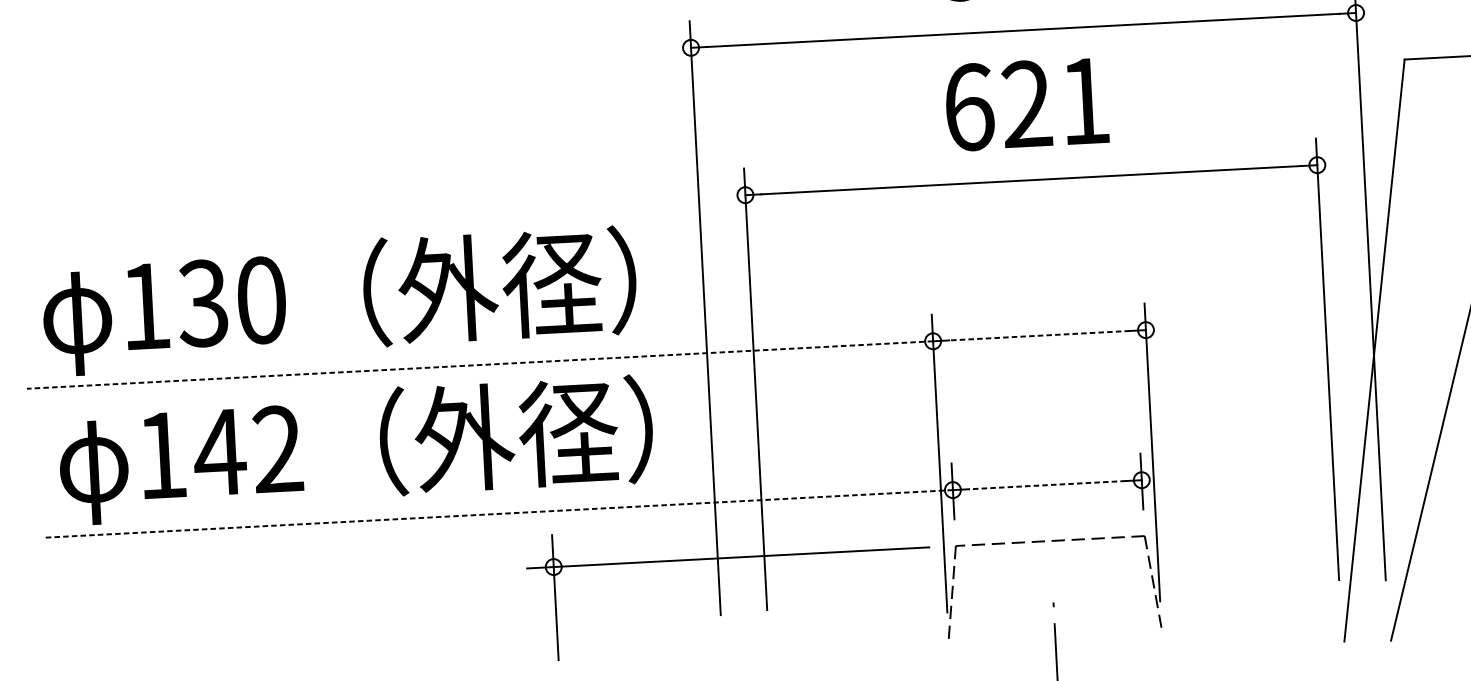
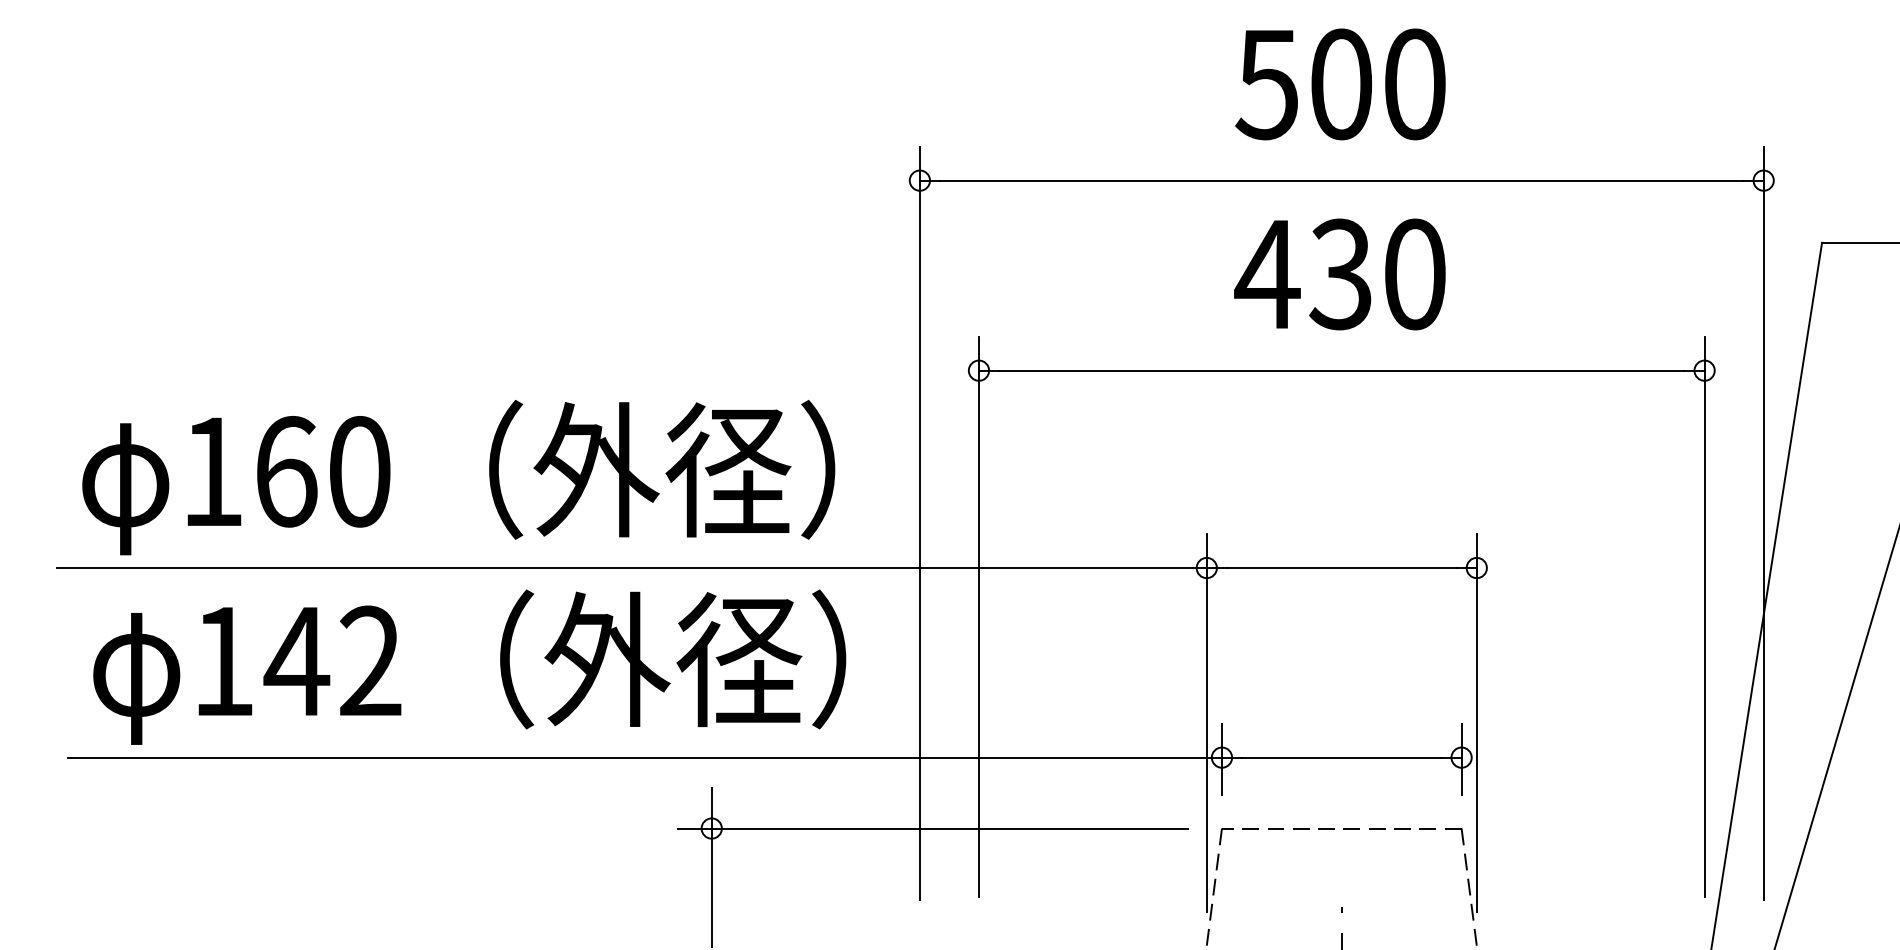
text: (1025, 104) -> (1339, 274), 621 -> 430
text: (203, 303) -> (285, 471), 130 -> 160
line: (1039, 336) -> (1341, 568), dashed -> solid
line: (479, 365) -> (631, 568), dashed -> solid
line: (1047, 485) -> (1341, 757), dashed -> solid
line: (497, 513) -> (644, 757), dashed -> solid

